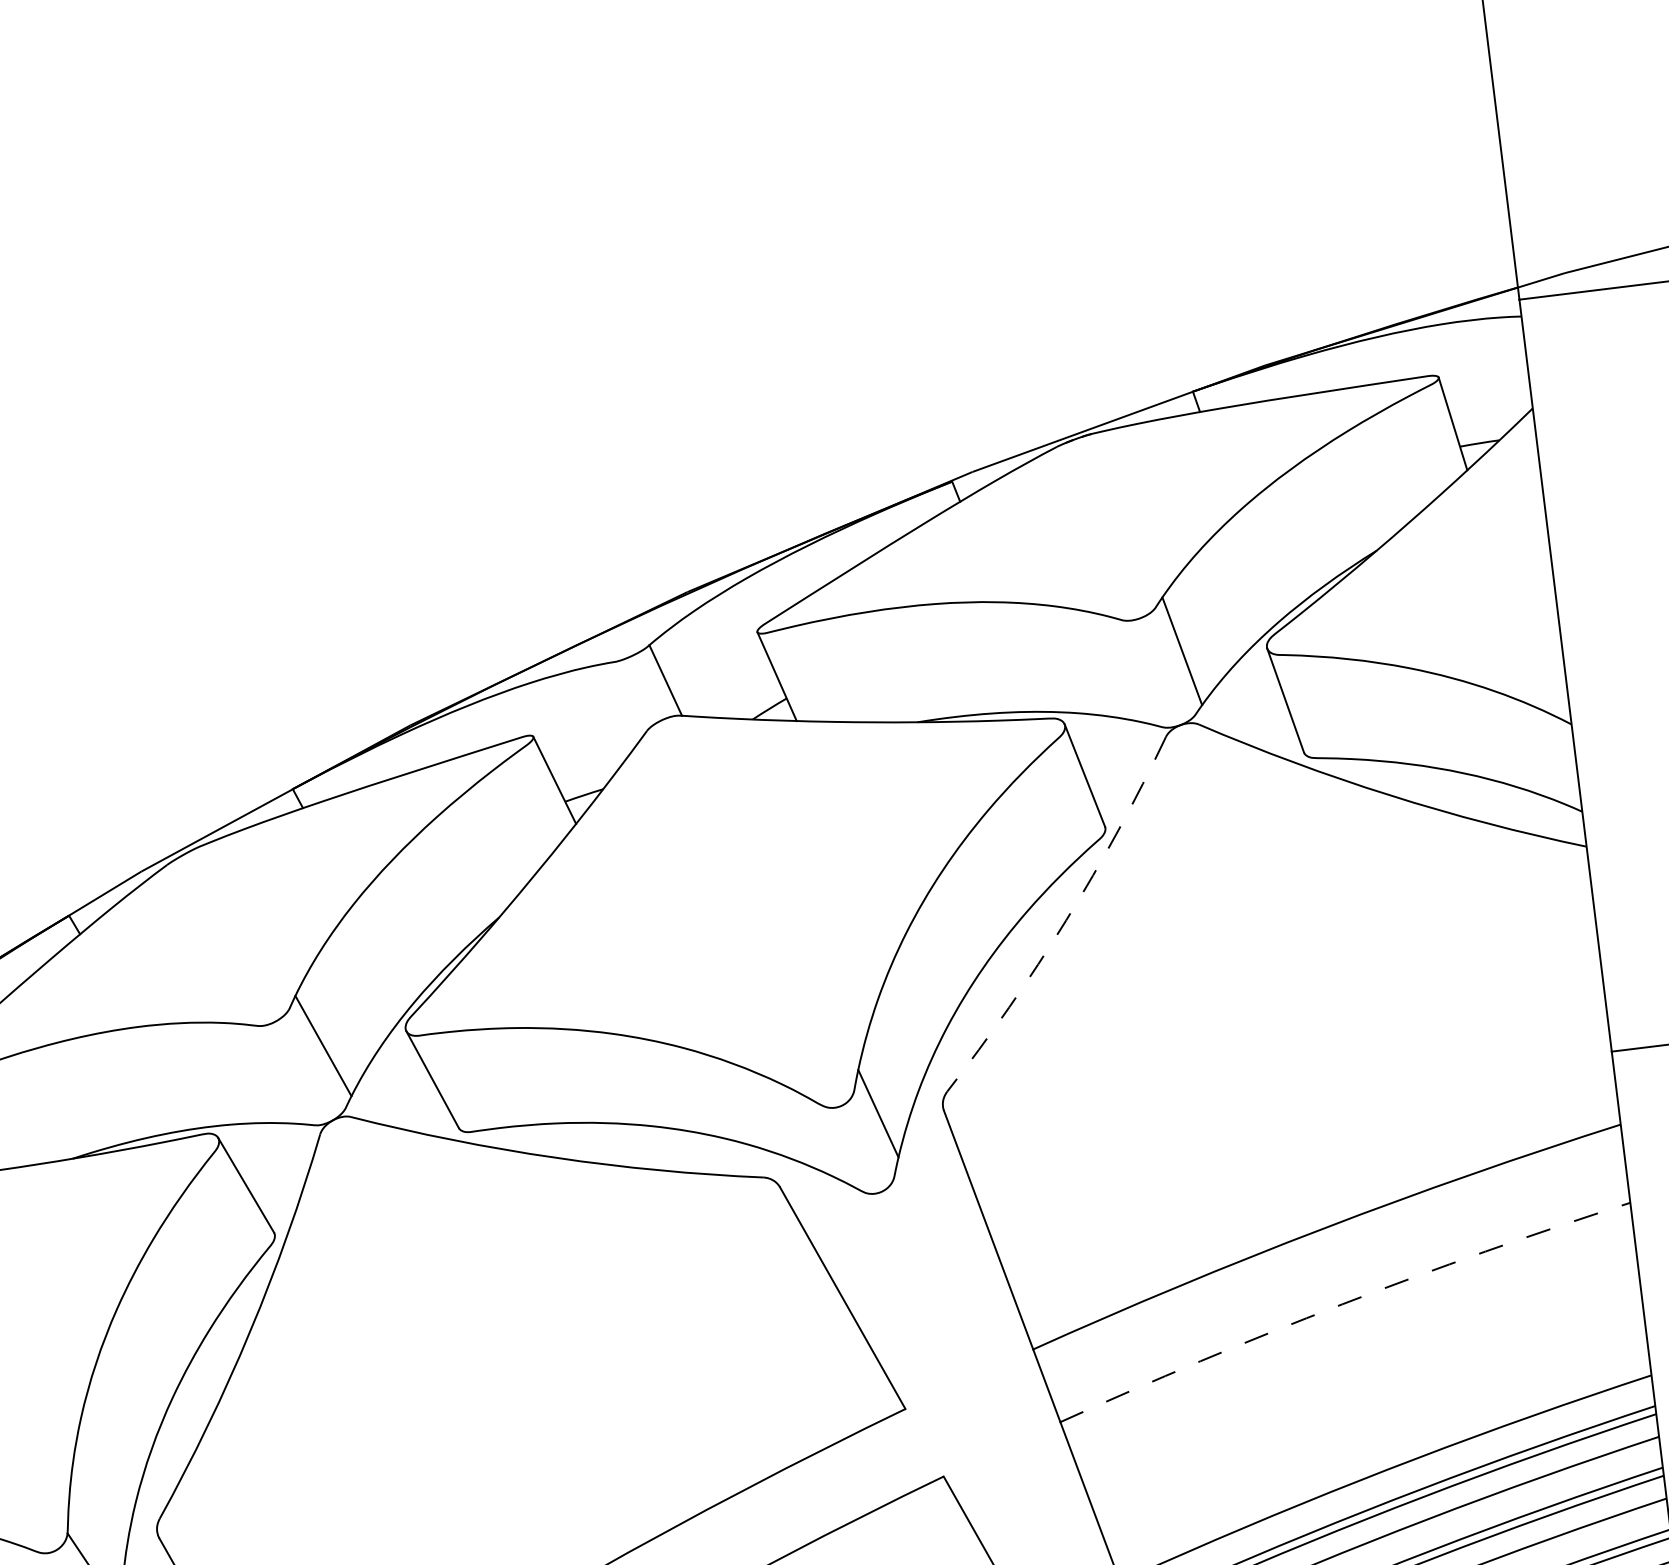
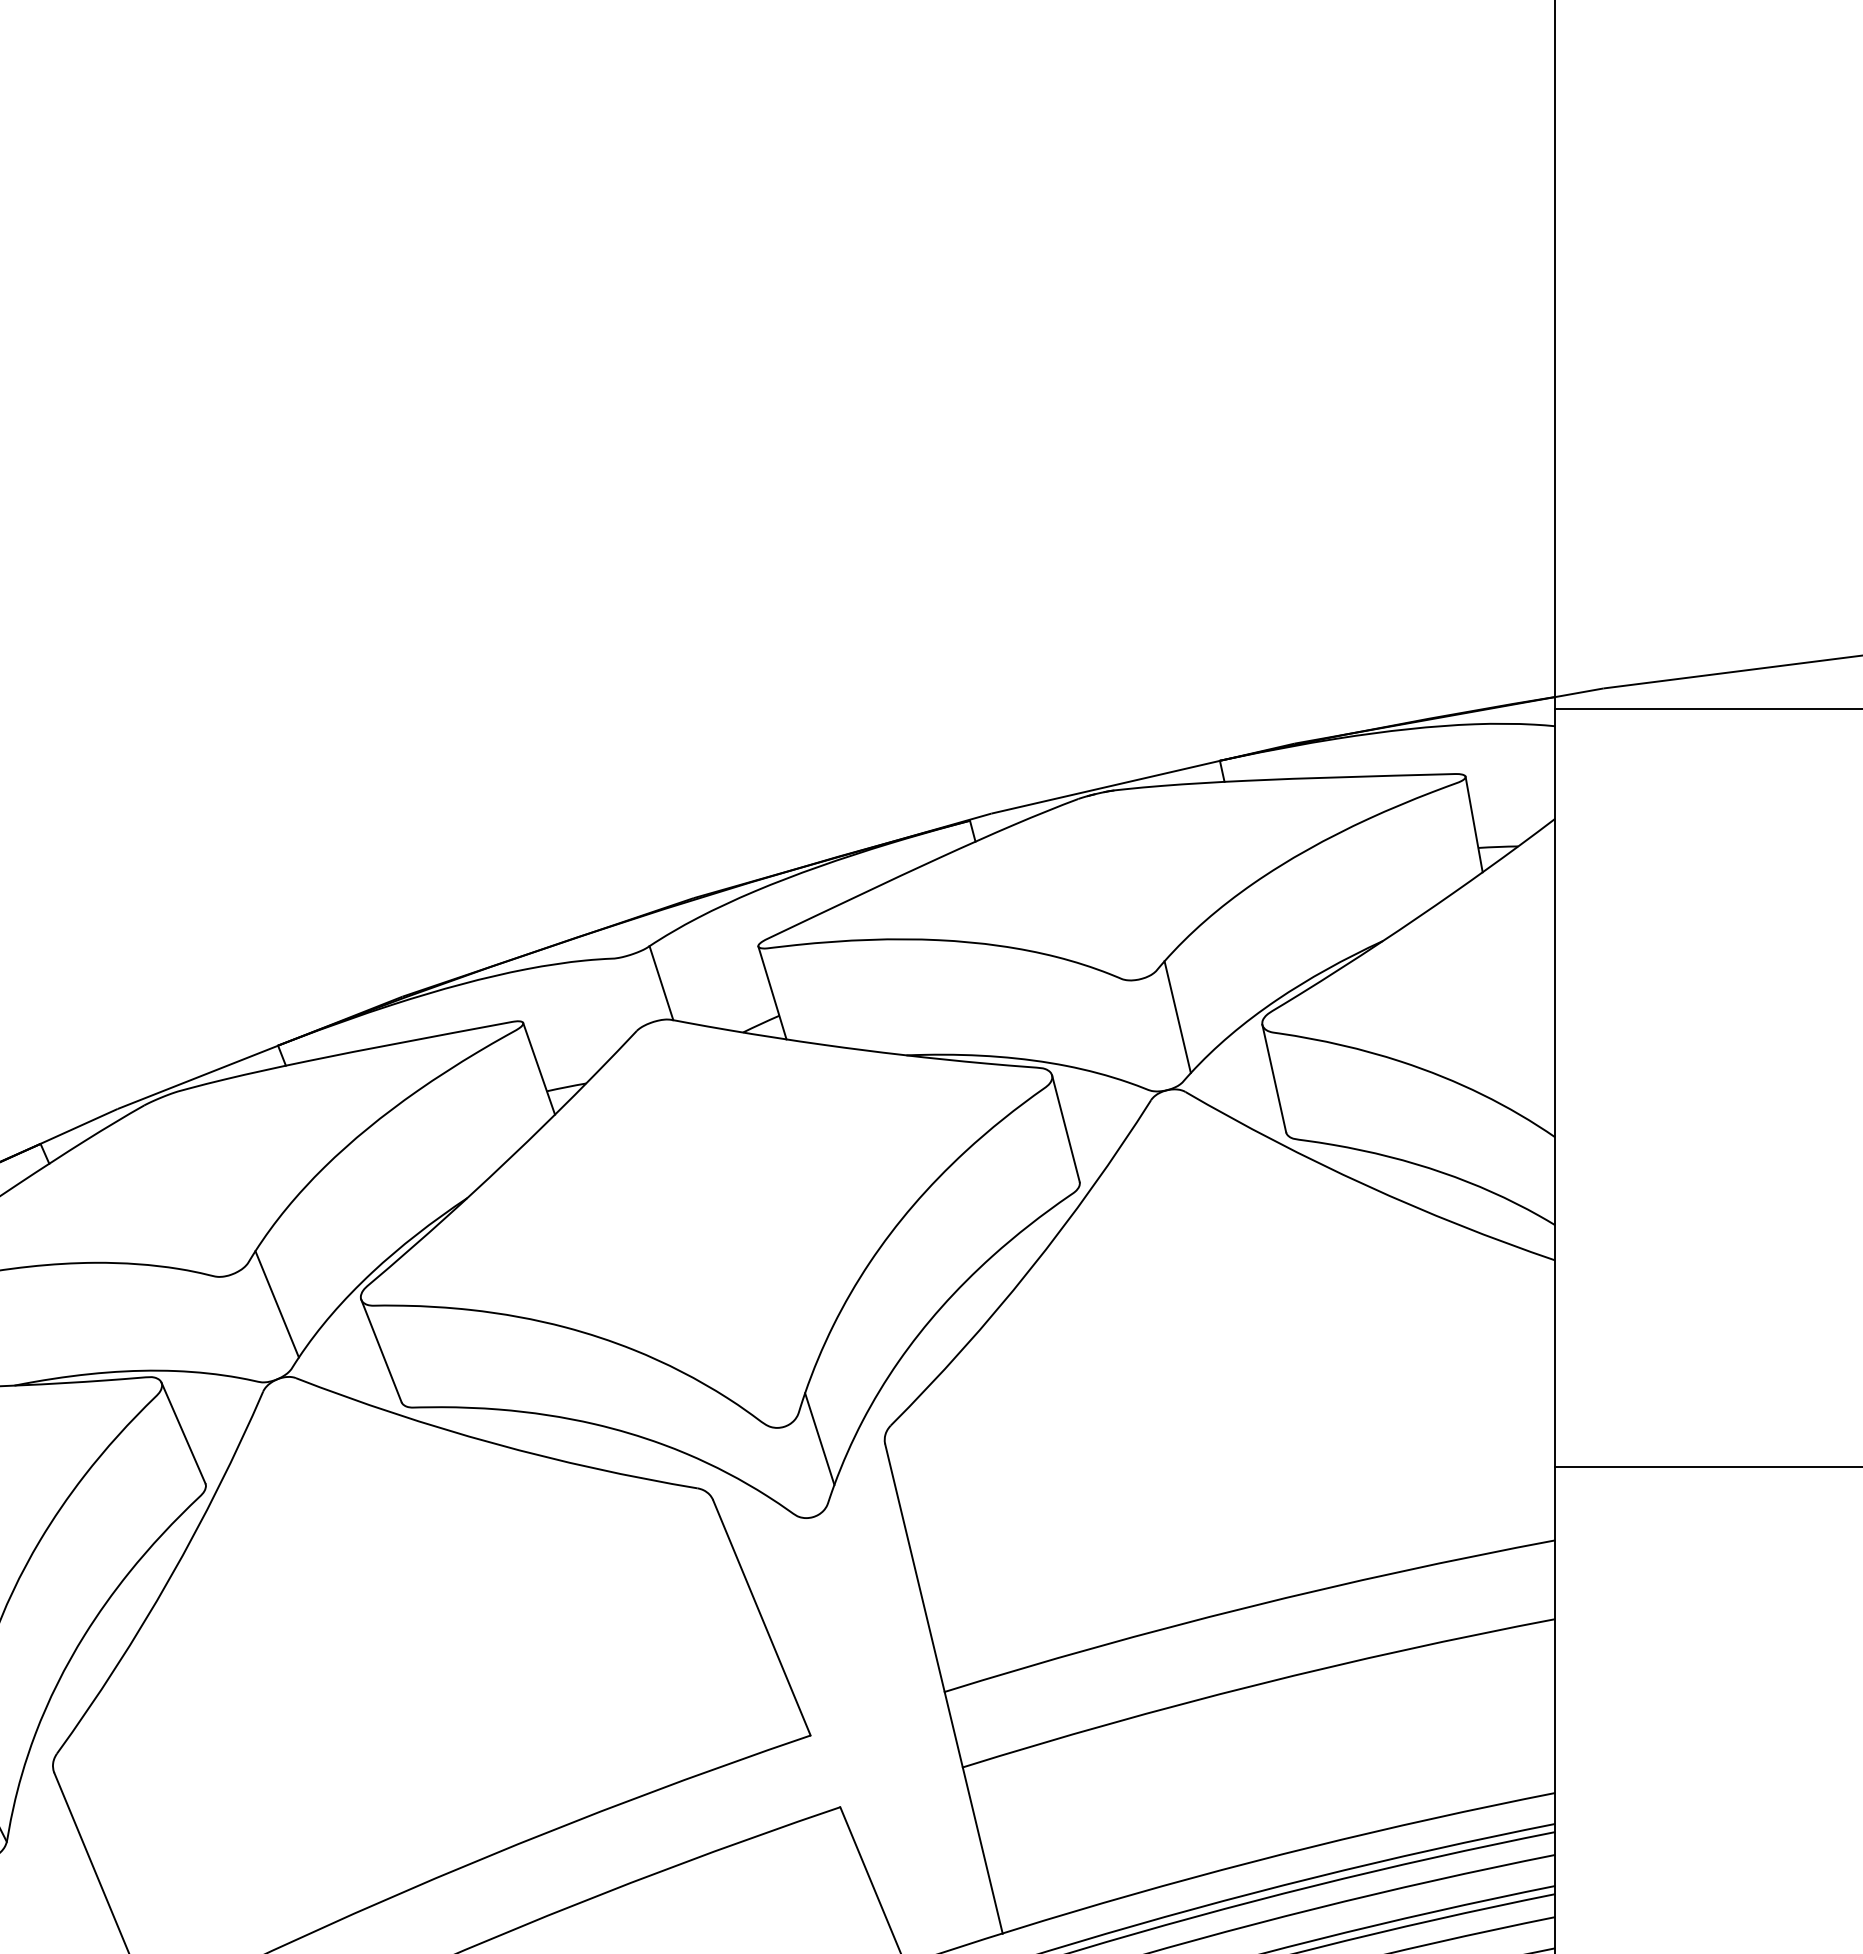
arc: (1066, 920) -> (1029, 1270), dashed -> solid
arc: (1341, 1304) -> (1256, 1684), dashed -> solid

